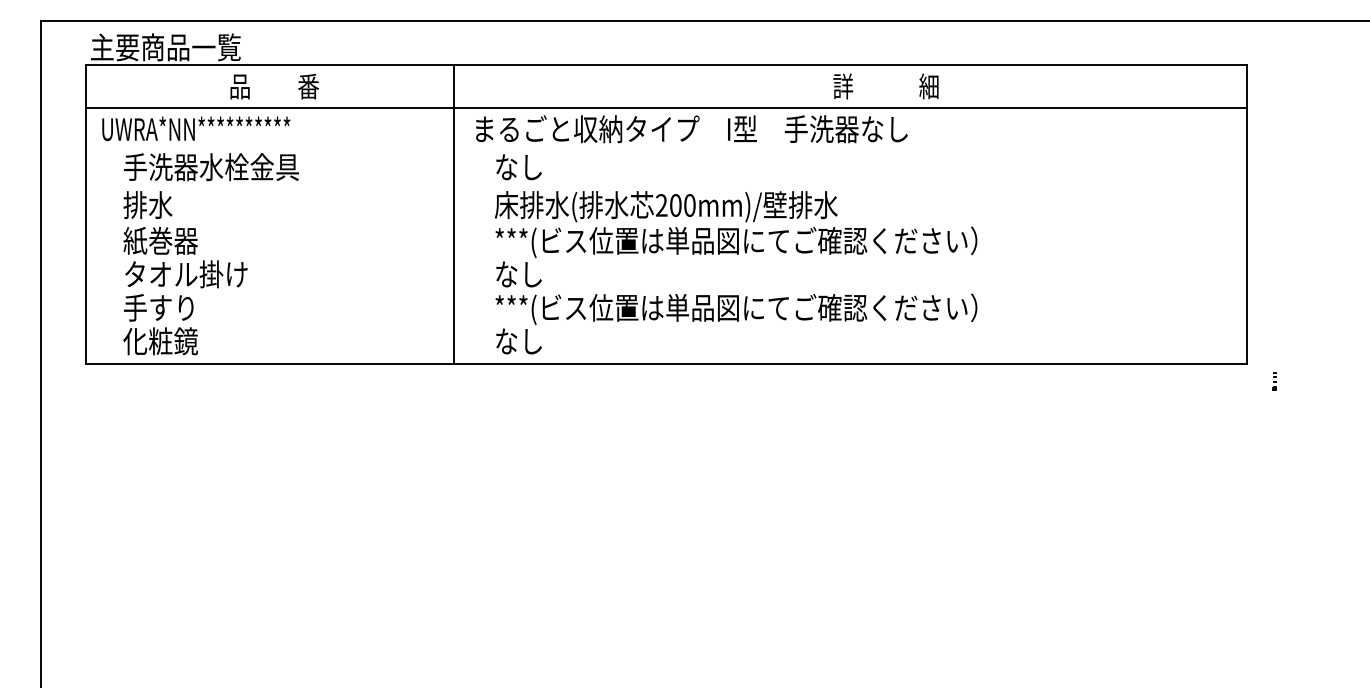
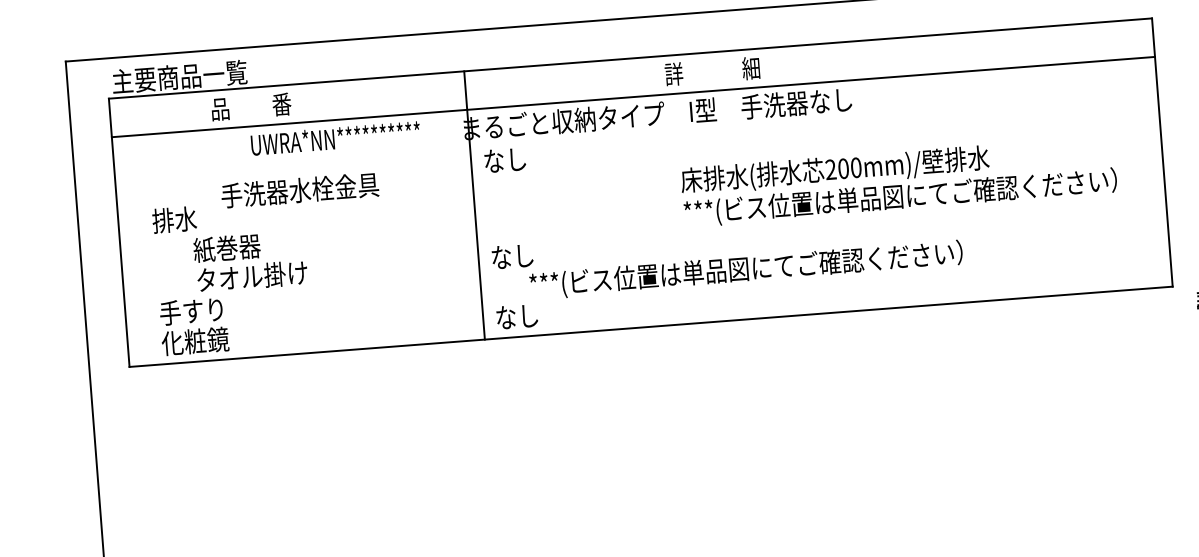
text: (274, 86) -> (251, 106), moved
text: (885, 86) -> (712, 71), moved
text: (196, 128) -> (335, 138), moved
text: (211, 167) -> (300, 190), moved
line: (454, 214) -> (474, 205), moved
text: (735, 224) -> (898, 181), moved
text: (185, 257) -> (250, 261), moved
text: (736, 309) -> (746, 270), moved

